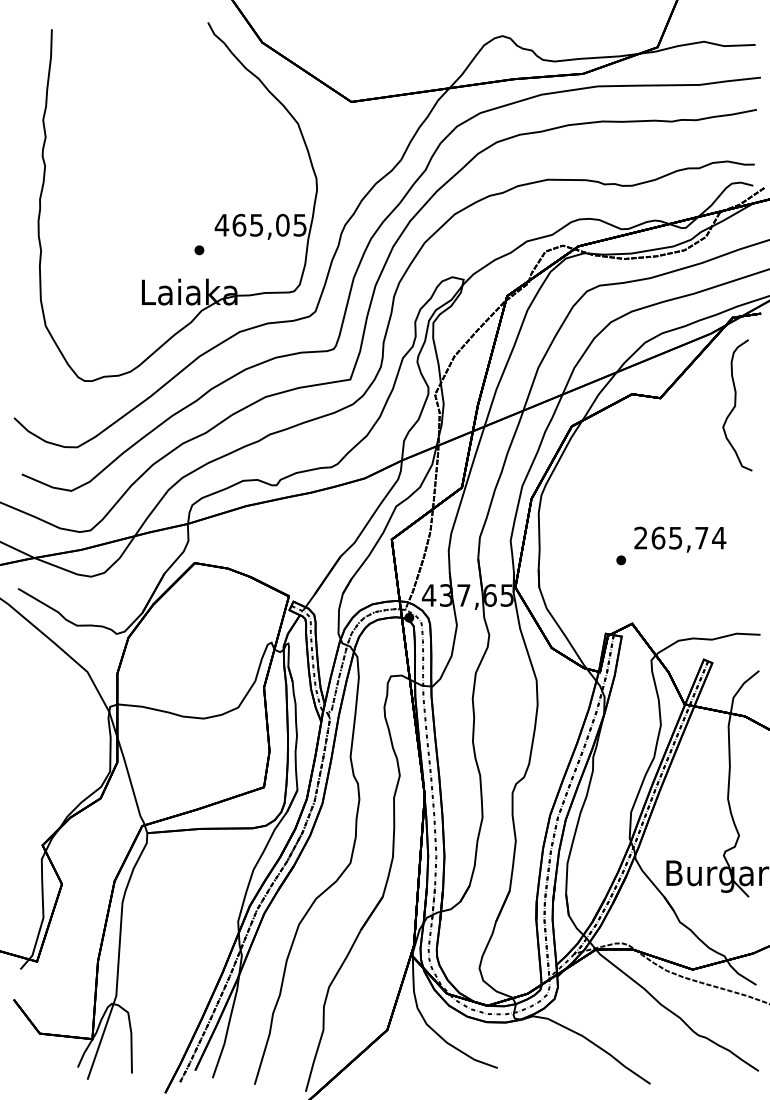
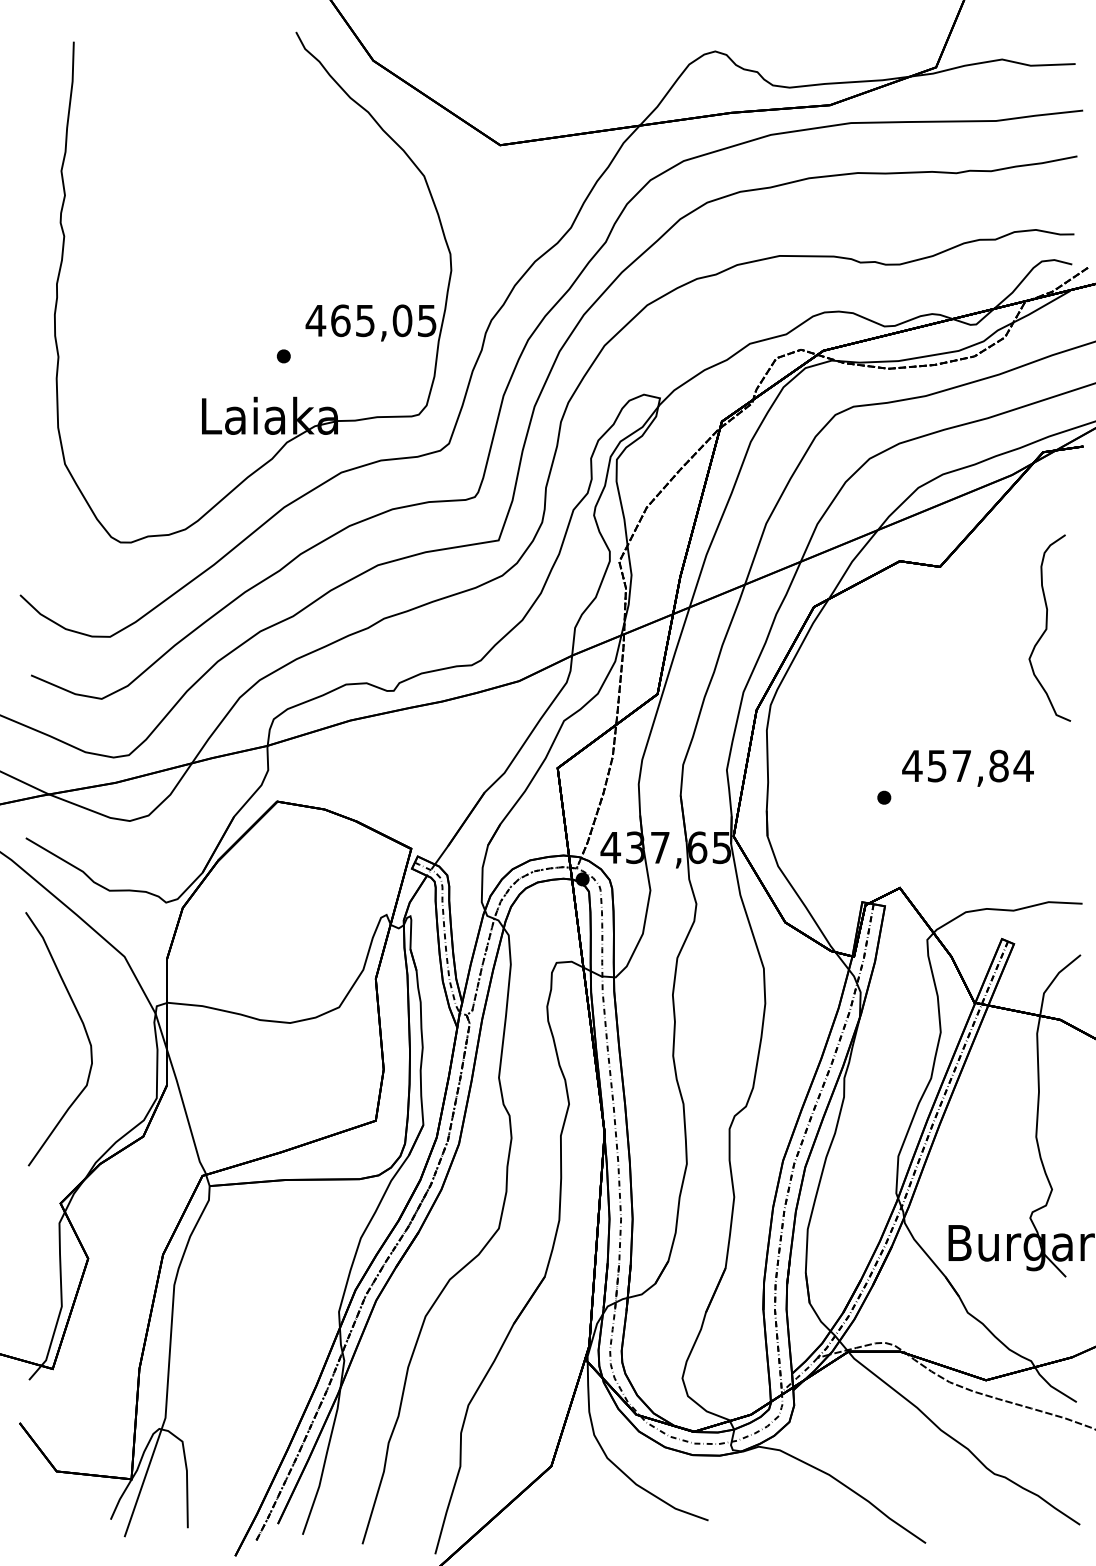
curve: (735, 404) -> (1047, 627), moved
text: (671, 537) -> (955, 765), 265,74 -> 457,84
curve: (59, 723) -> (84, 1030), added

